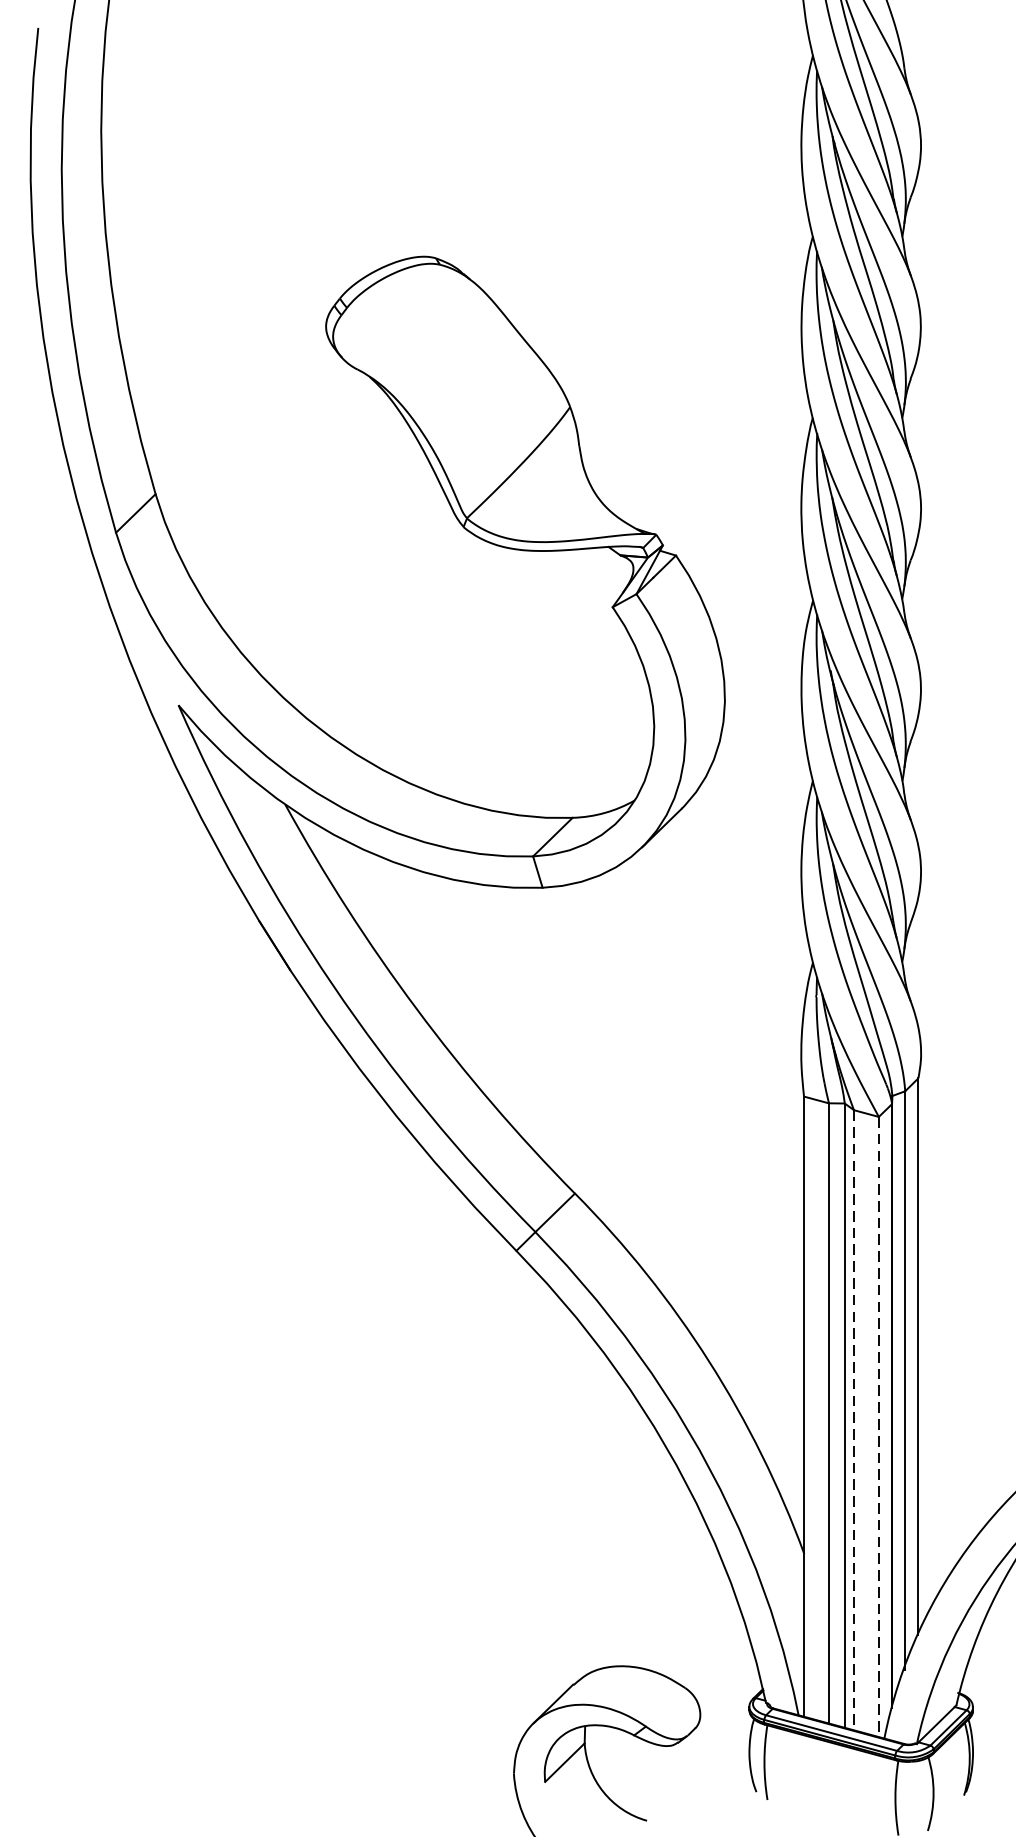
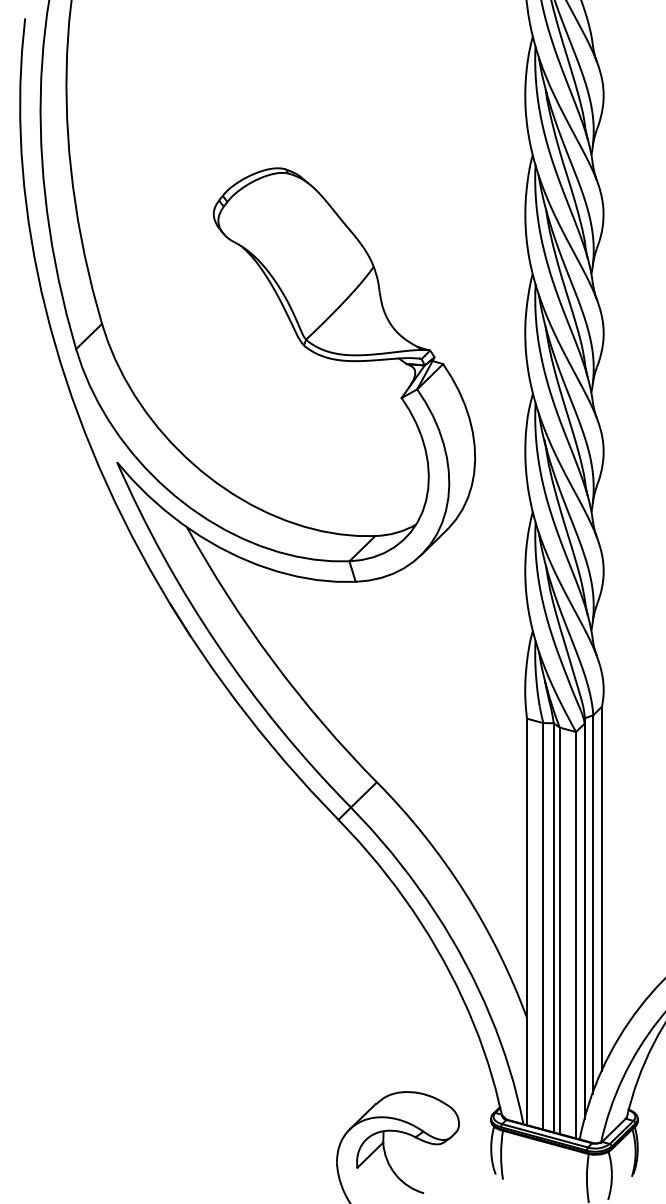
line: (853, 1421) -> (559, 931), dashed -> solid
line: (879, 1427) -> (576, 935), dashed -> solid

